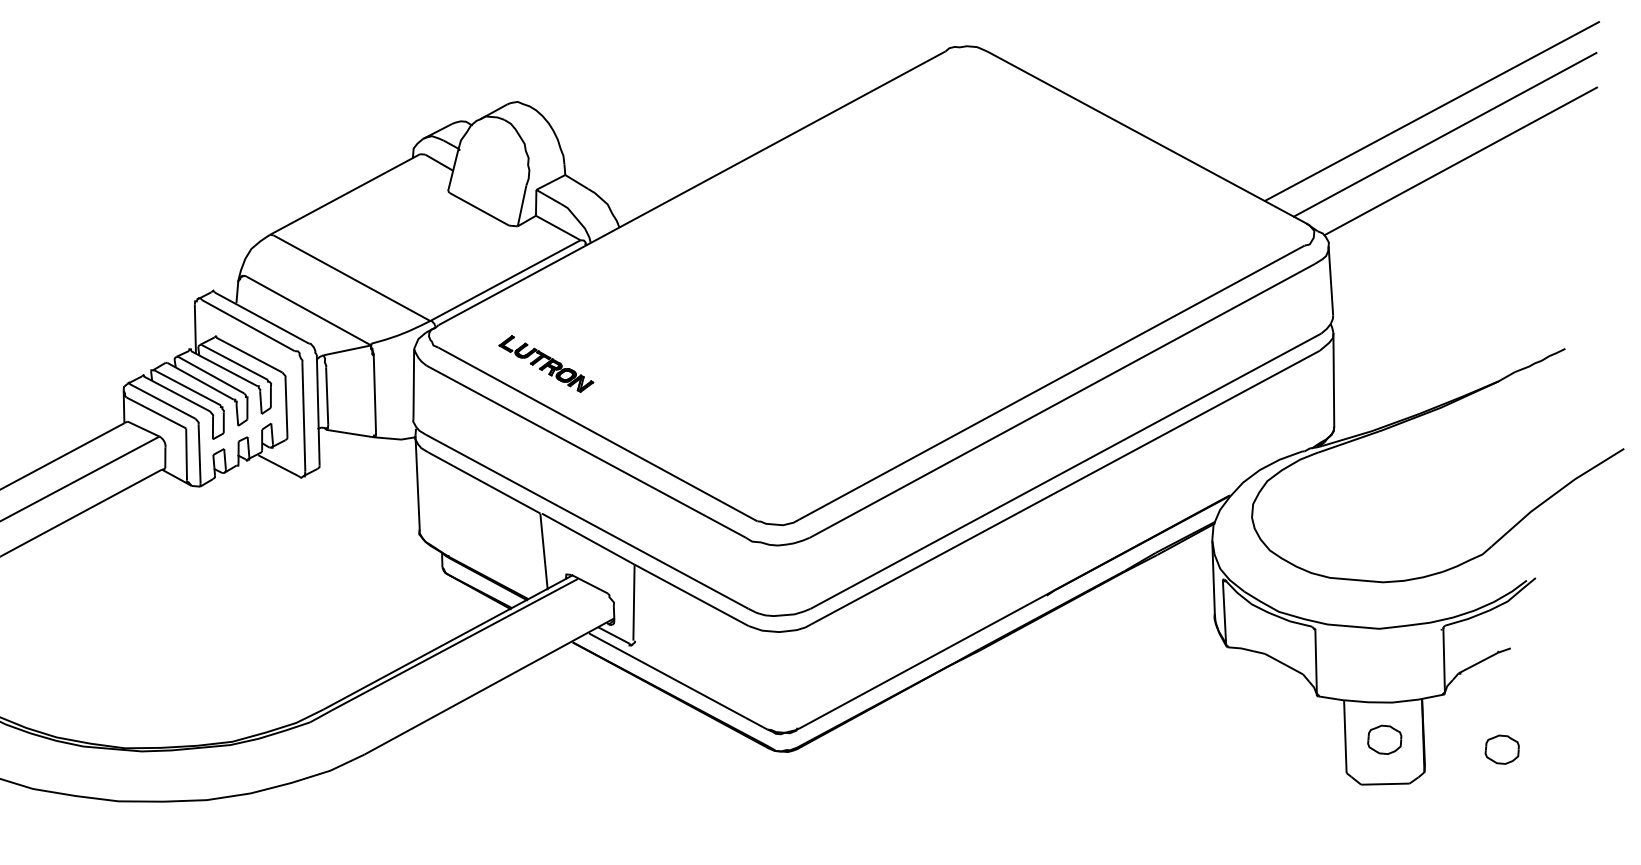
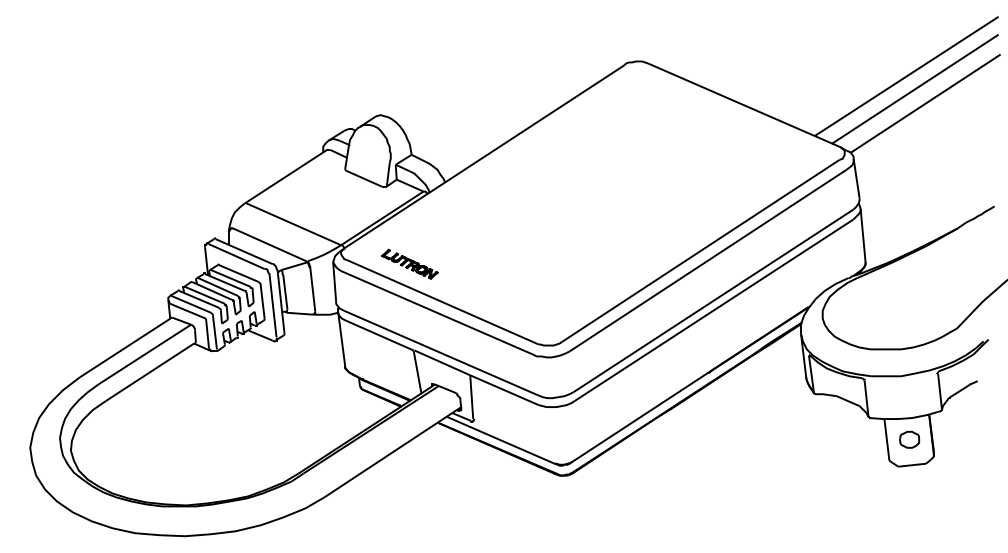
part: (1501, 749) -> (977, 439), removed

